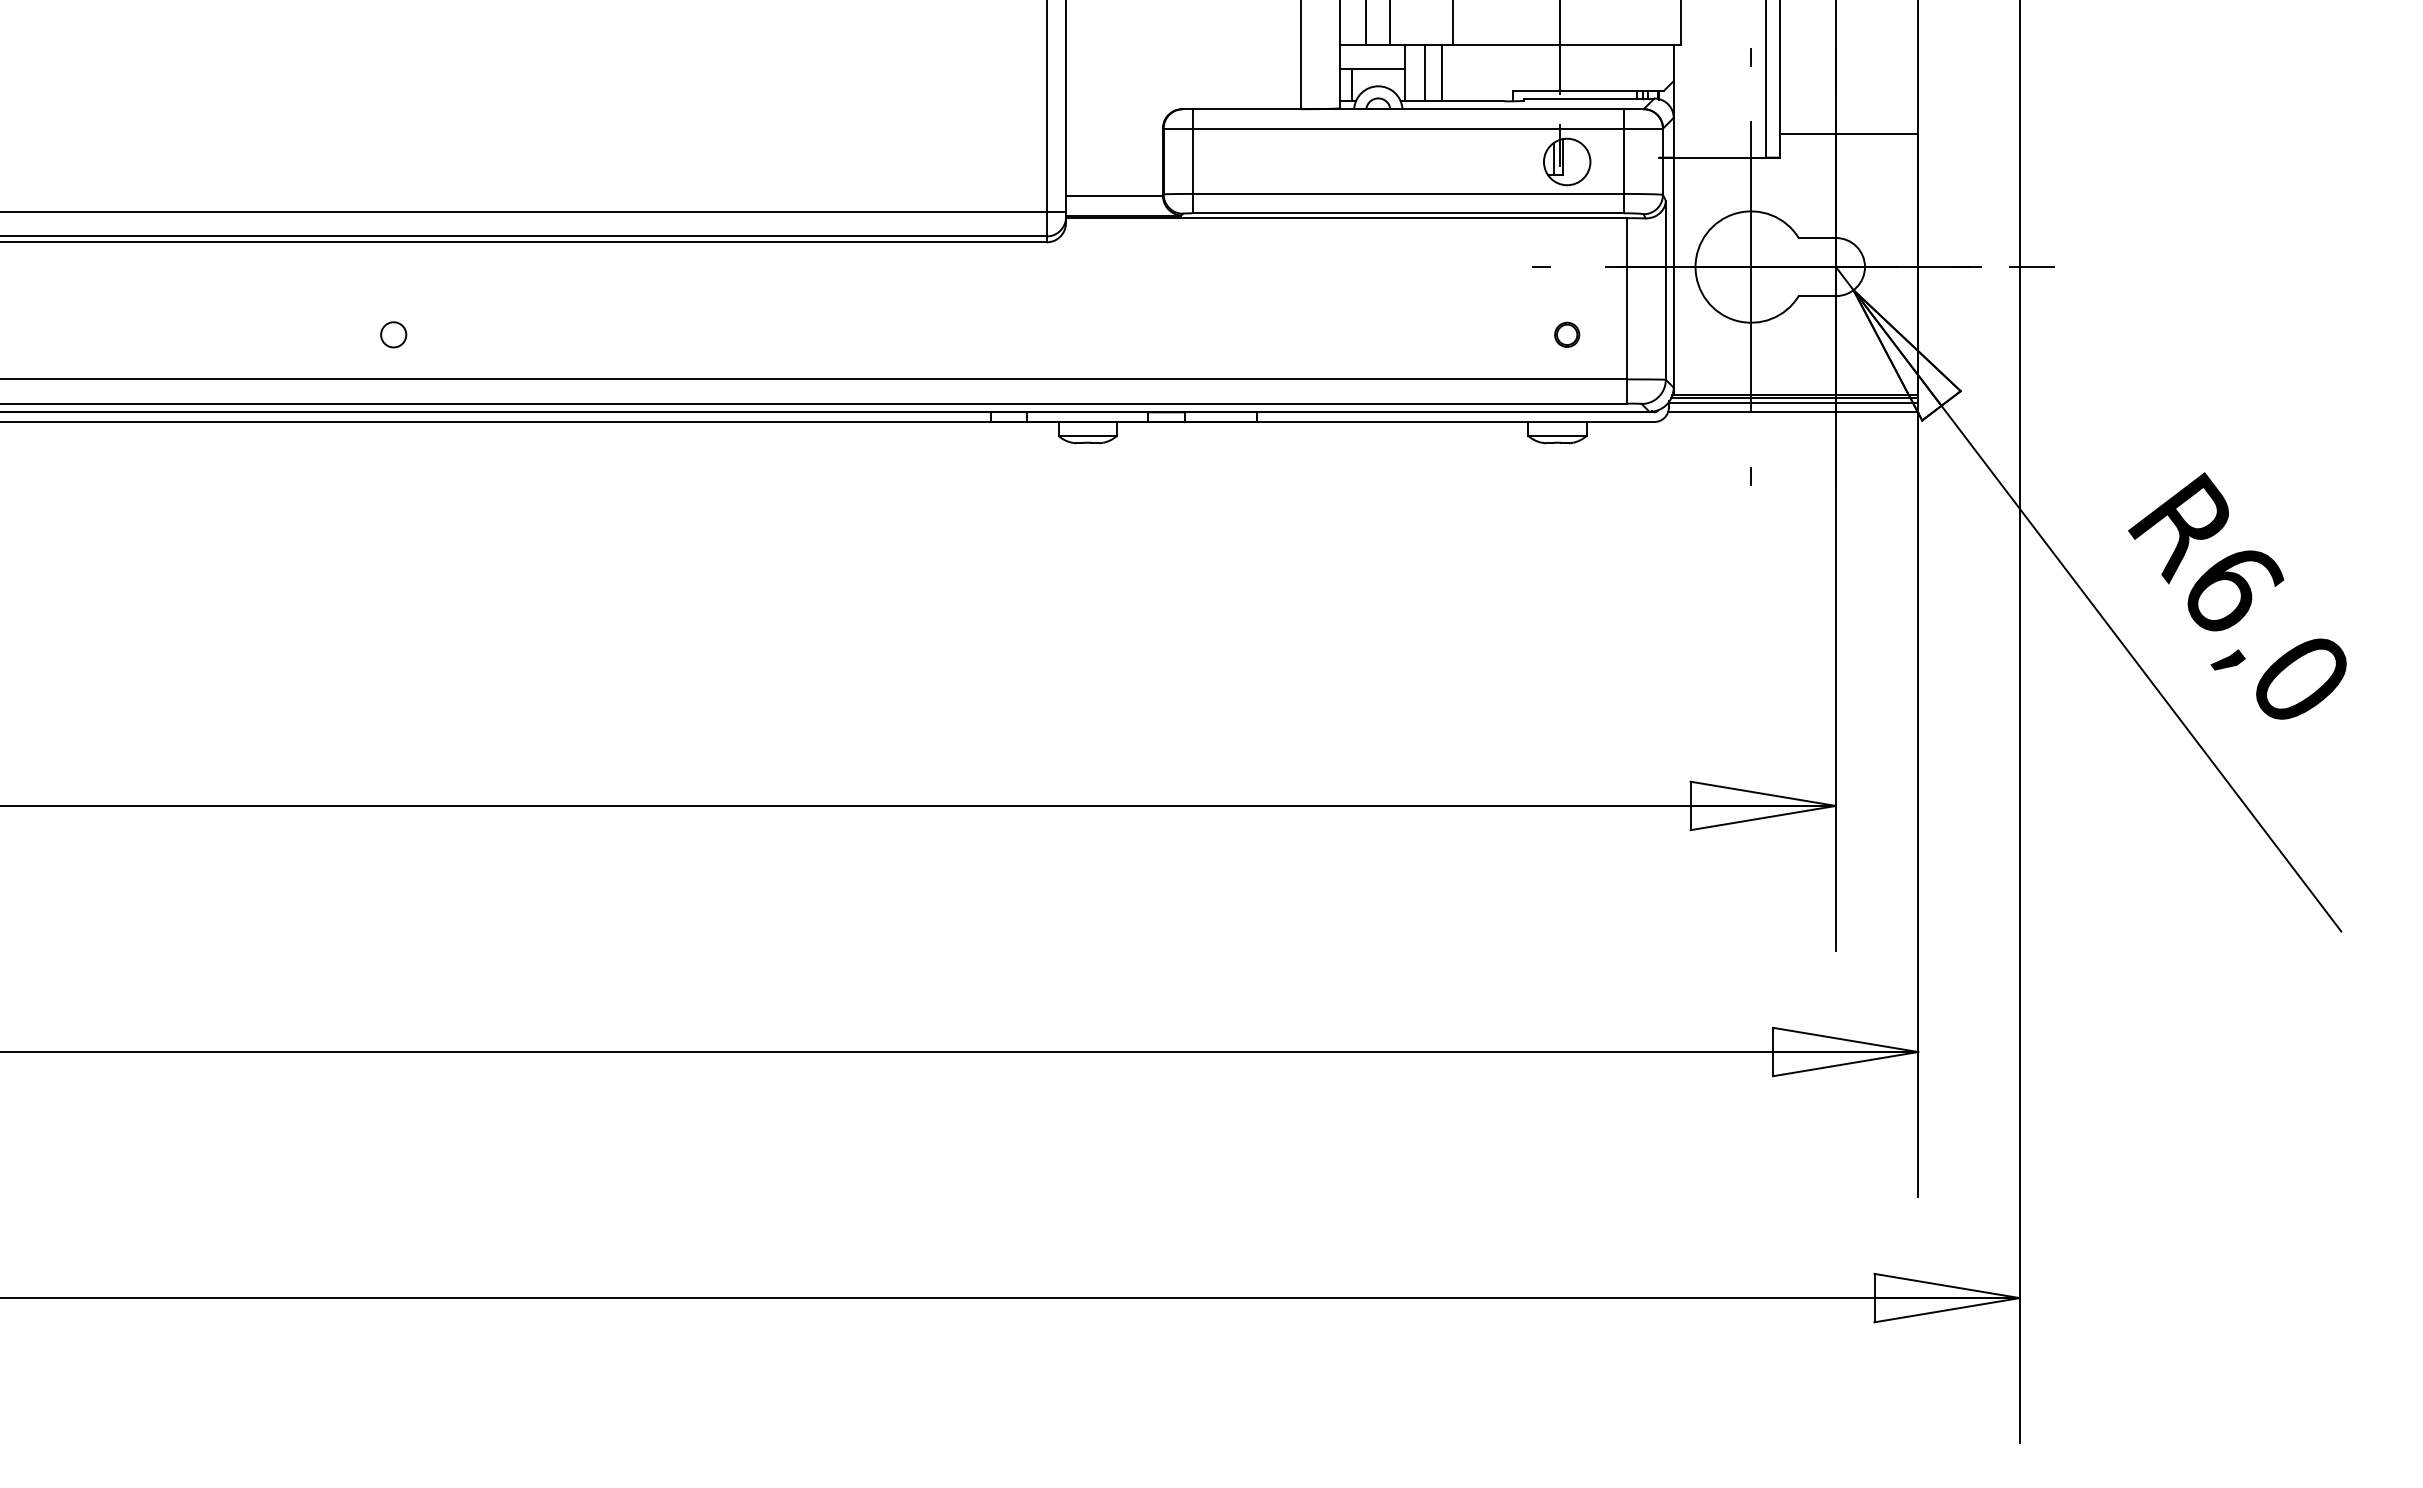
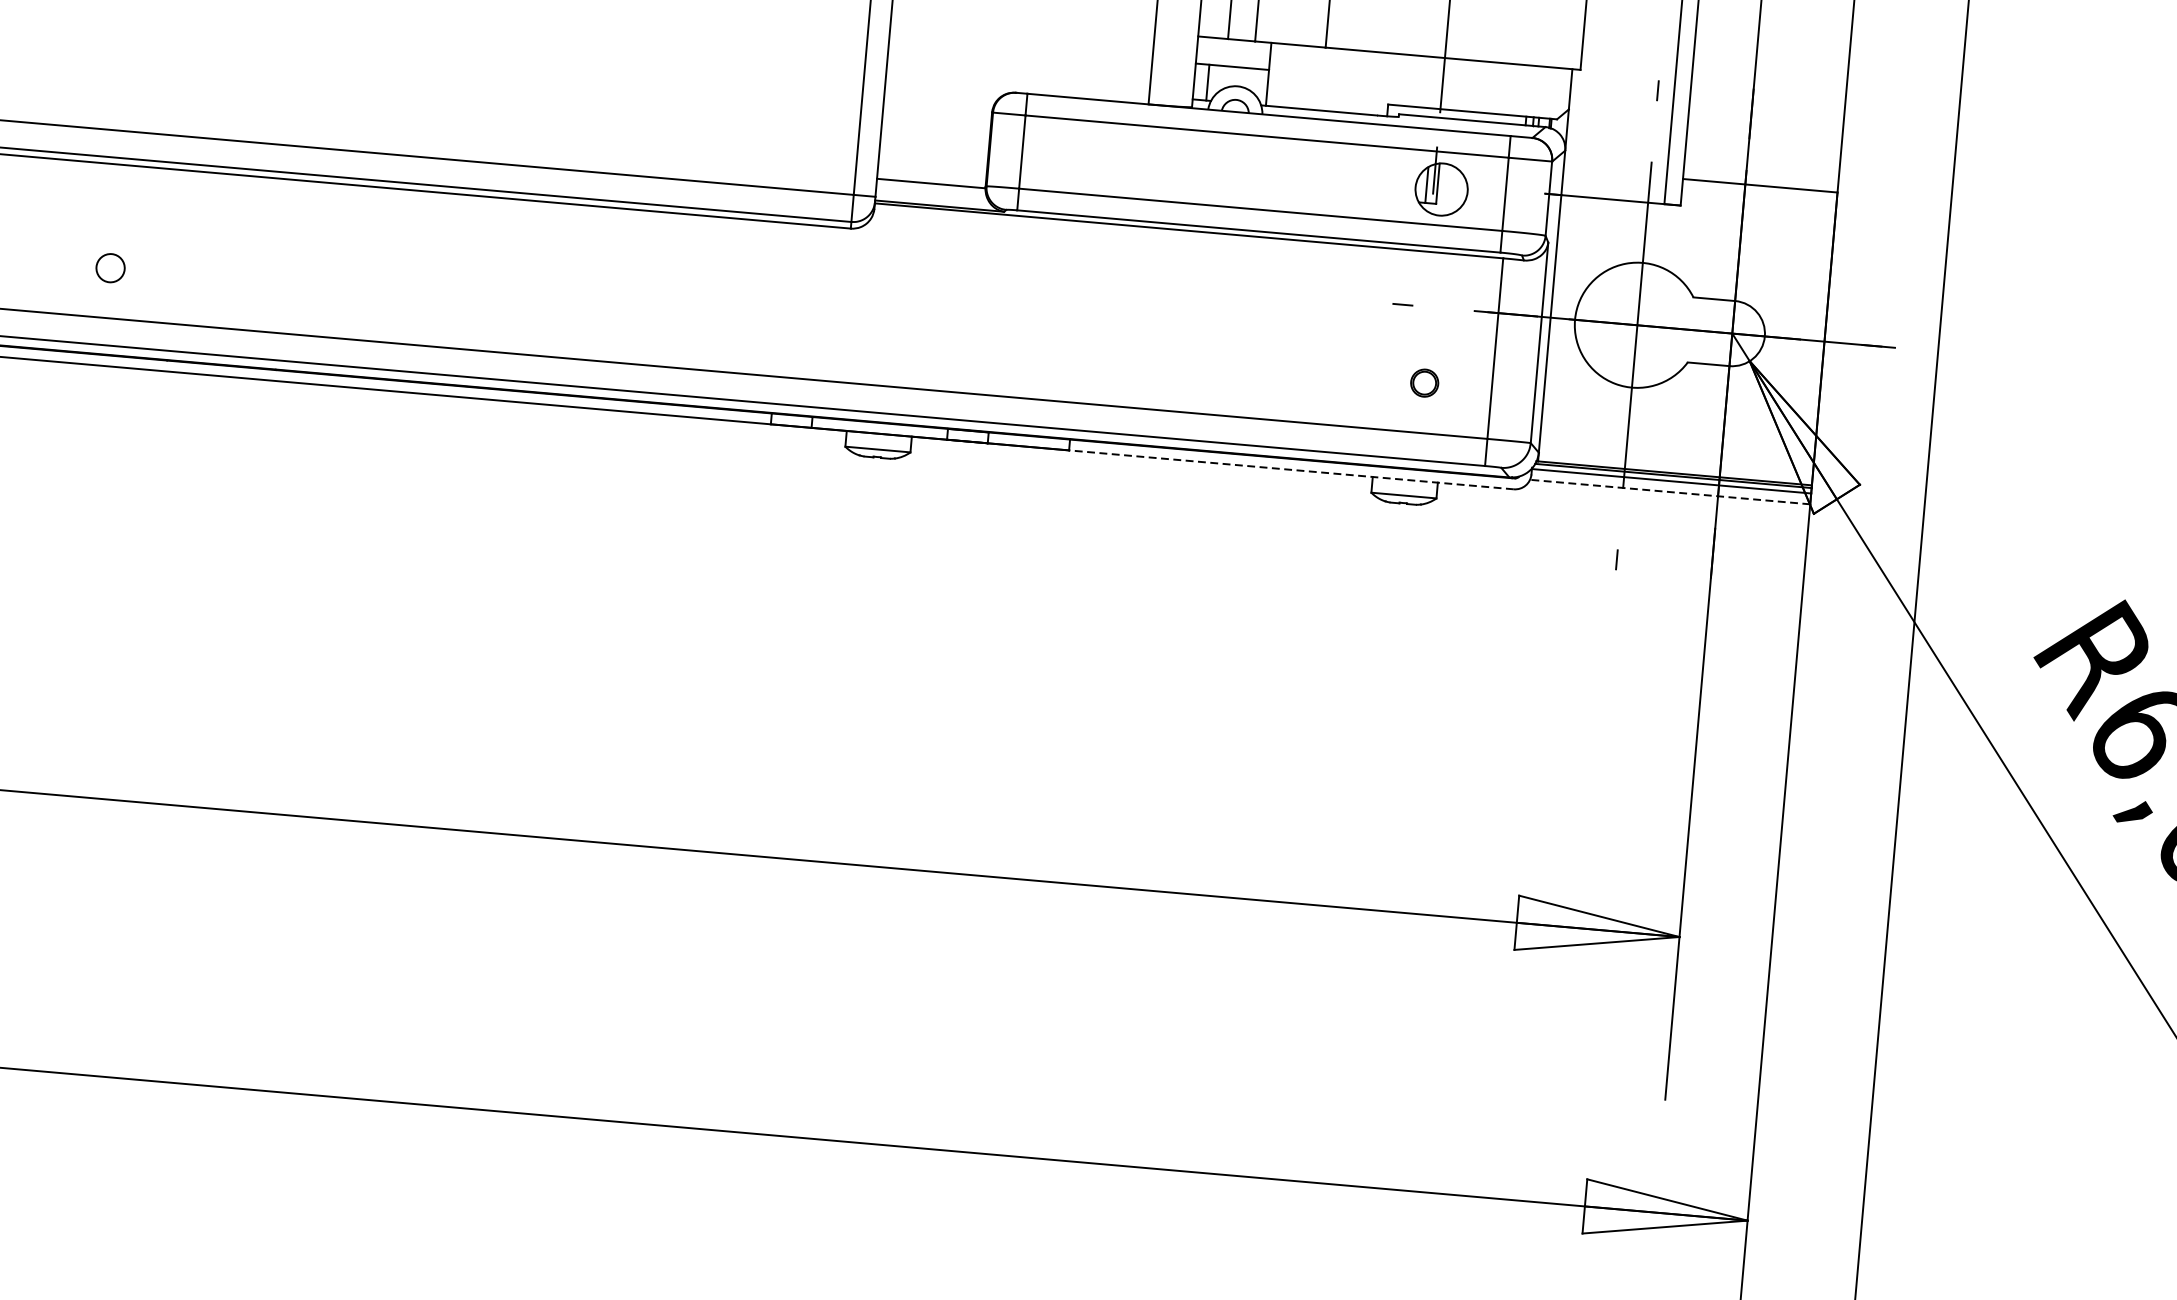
line: (1425, 73) -> (1291, 76), removed
line: (1442, 73) -> (1310, 78), removed
line: (2031, 267) -> (1951, 353), removed
line: (1792, 412) -> (1669, 492), solid -> dashed
line: (1455, 422) -> (1291, 470), solid -> dashed

